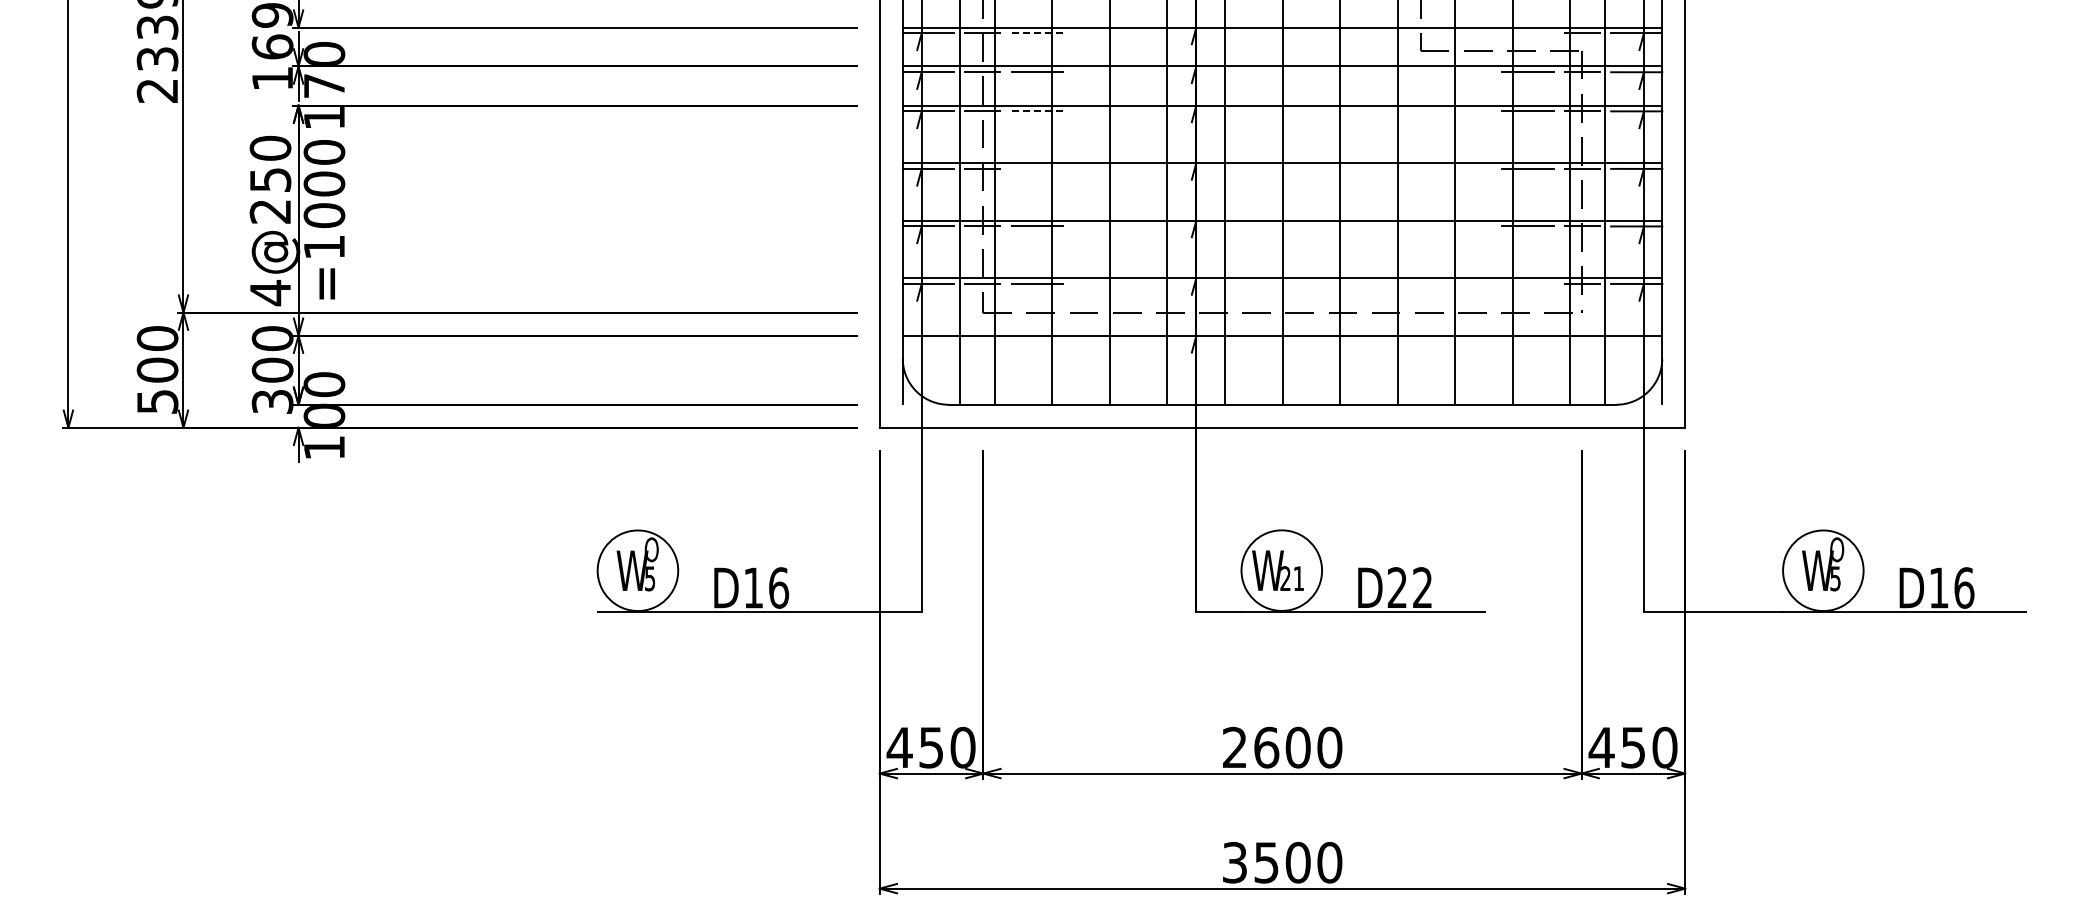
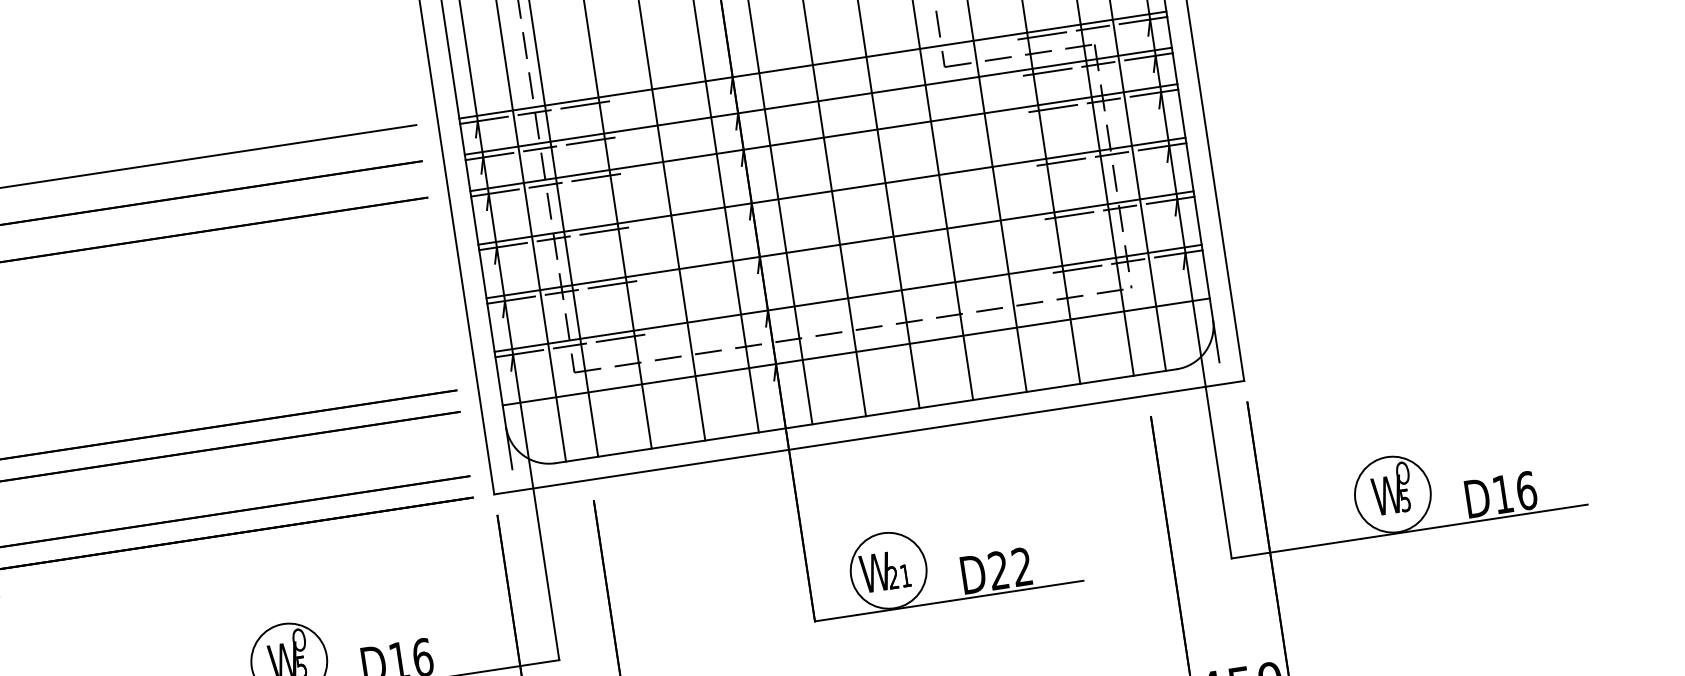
line: (1037, 33) -> (585, 105), dashed -> solid
line: (1527, 33) -> (1041, 36), added
line: (1037, 111) -> (596, 177), dashed -> solid
line: (1036, 168) -> (603, 230), added
line: (1527, 283) -> (1077, 268), added

